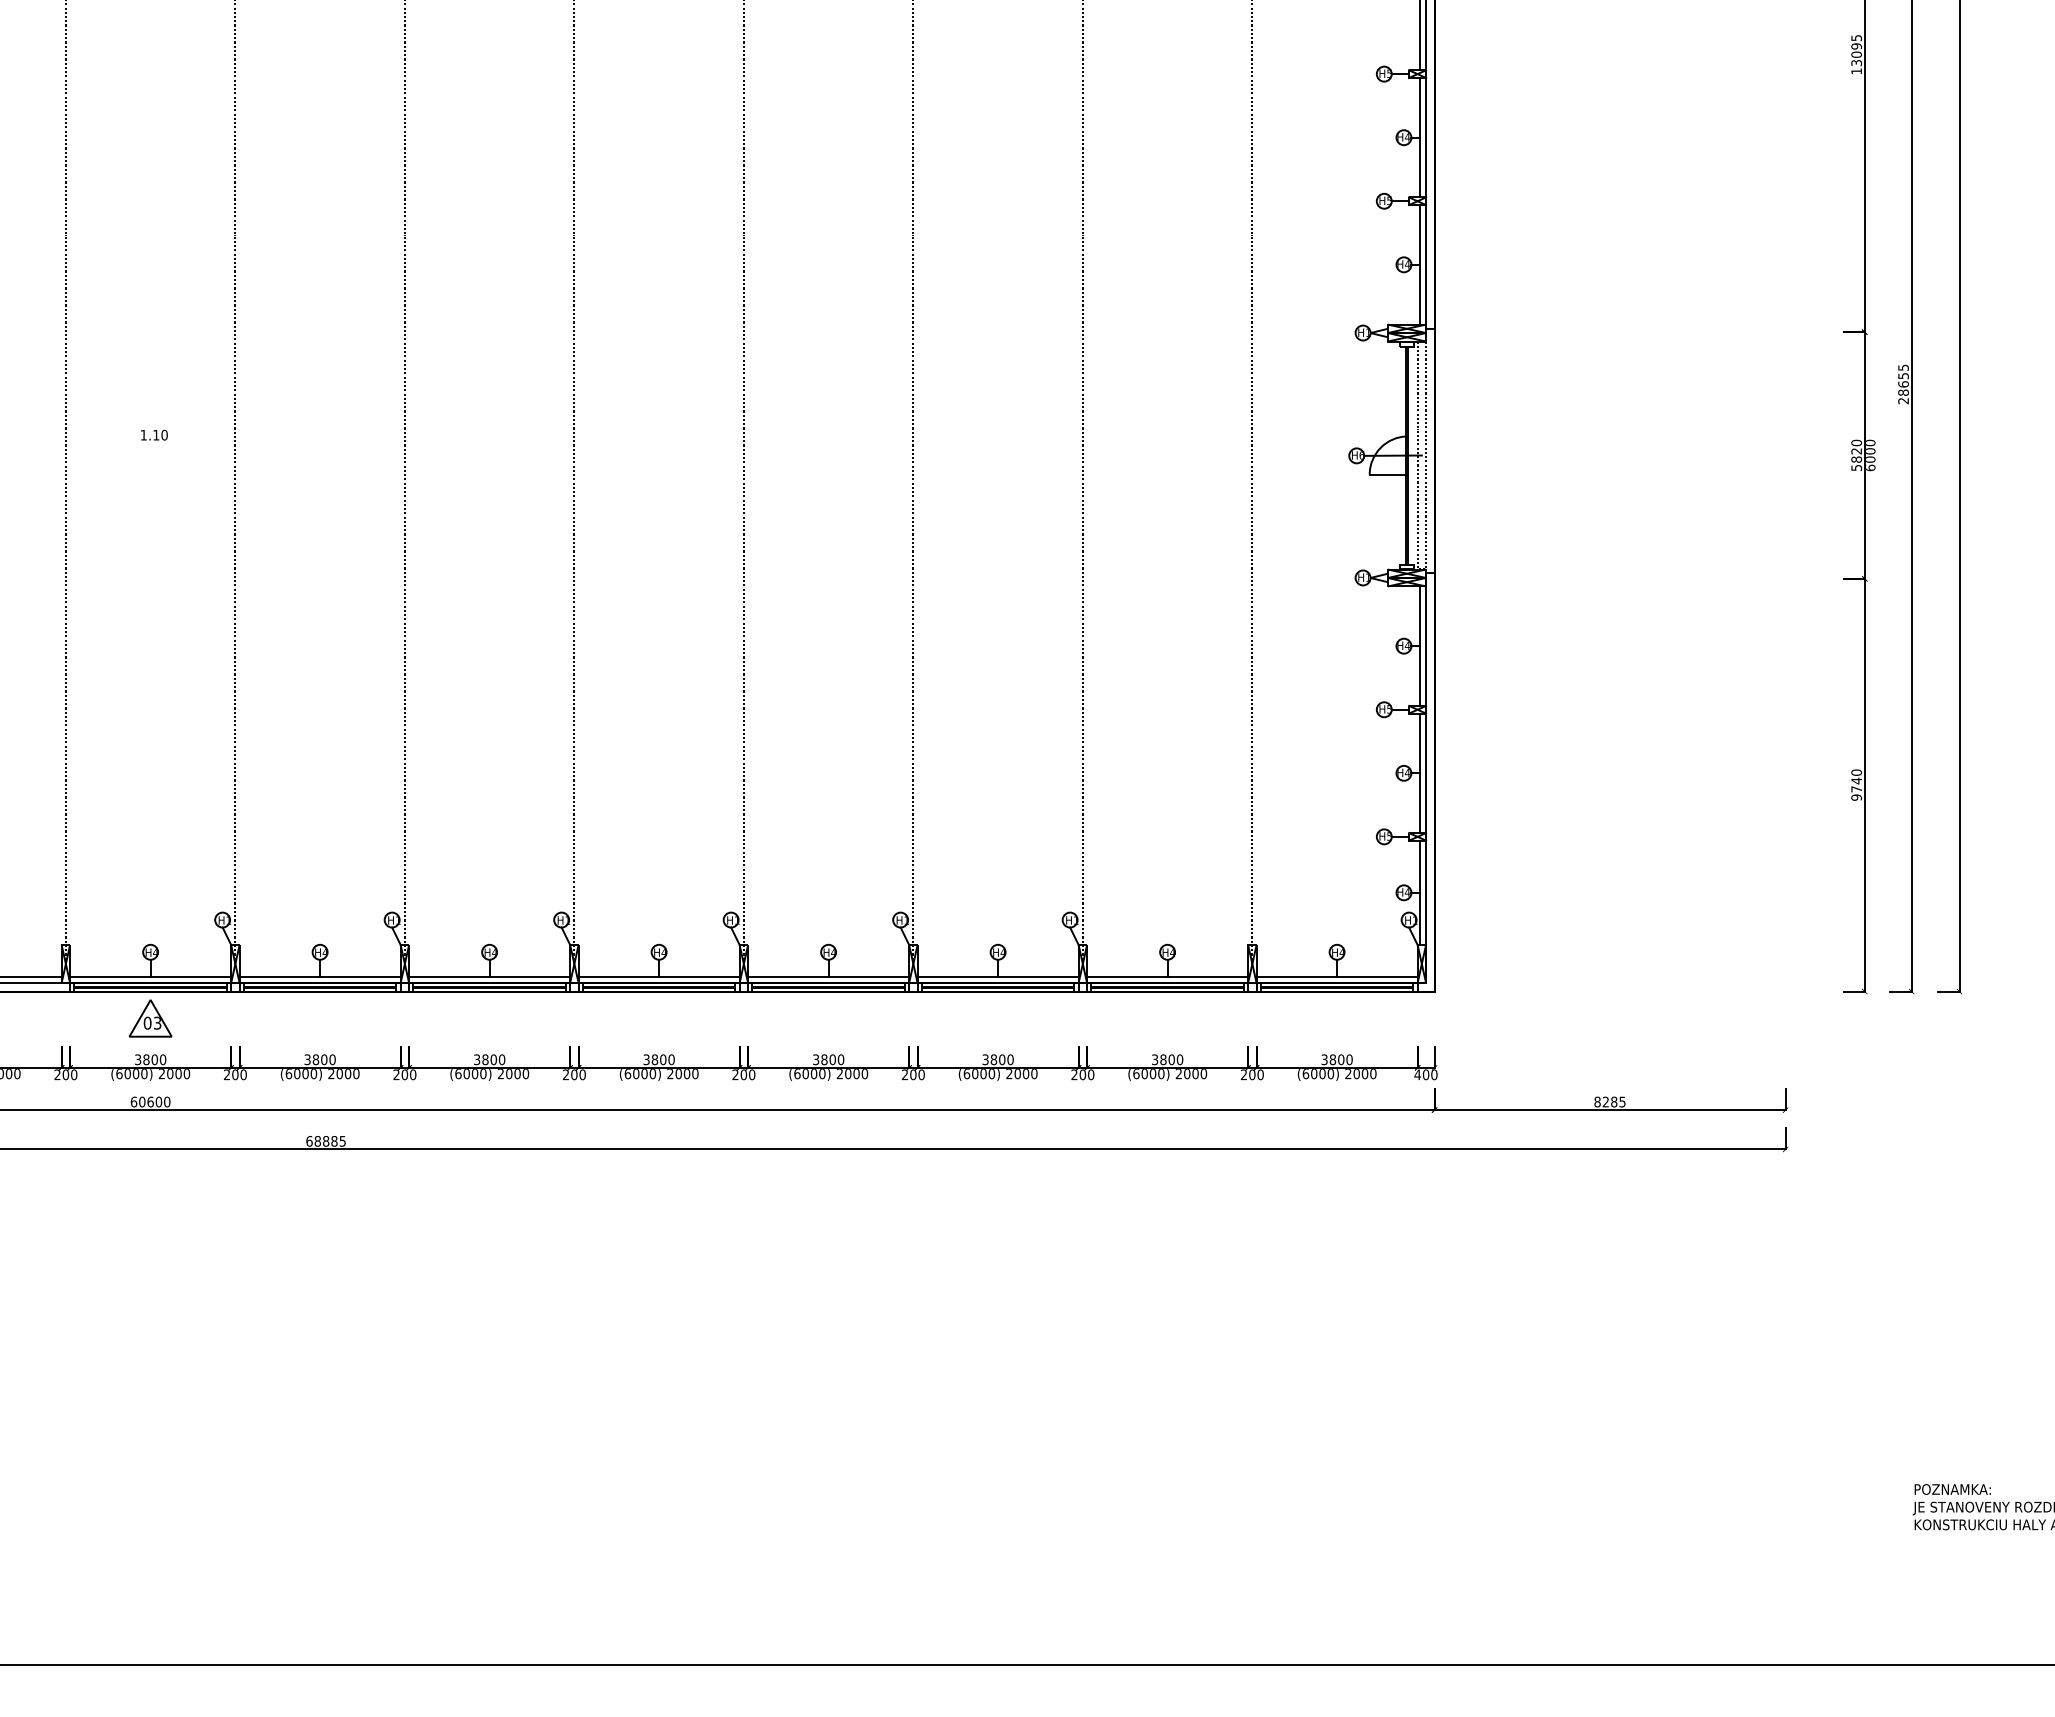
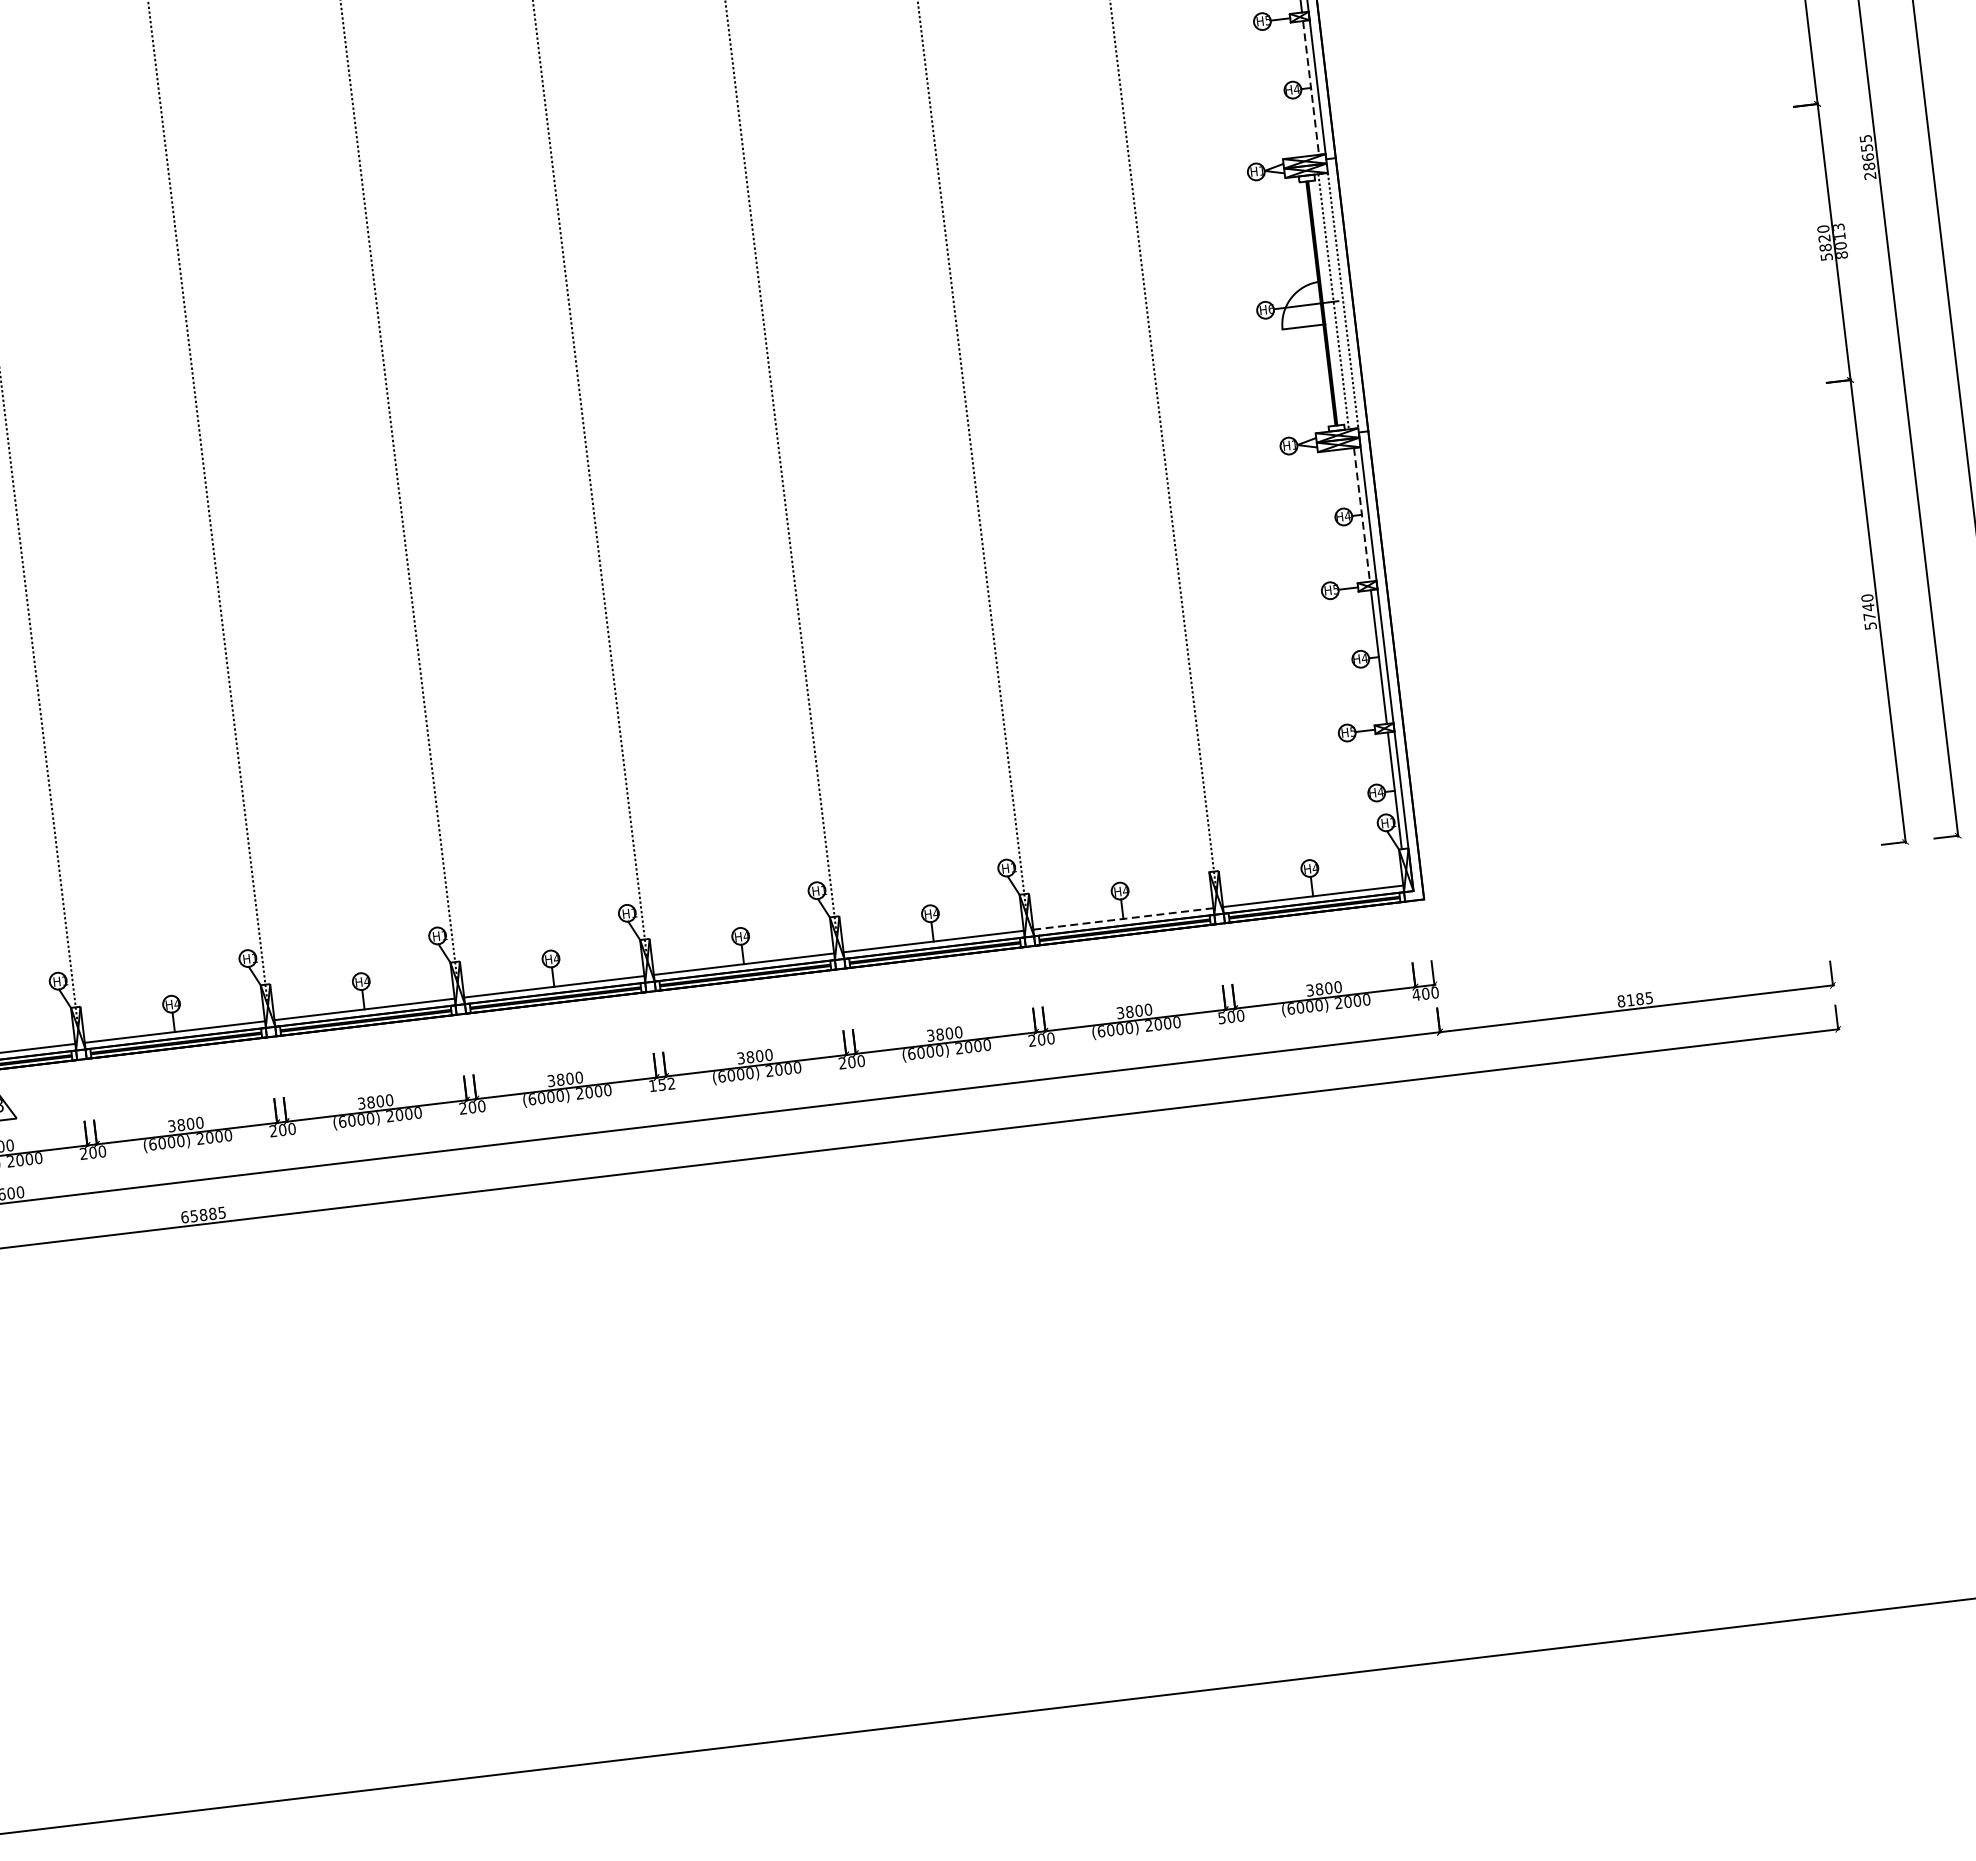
line: (1420, 264) -> (1311, 87), solid -> dashed
text: (1870, 455) -> (1840, 241), 6000 -> 8013
line: (1420, 646) -> (1362, 515), solid -> dashed
text: (1856, 797) -> (1870, 625), 9740 -> 5740
line: (1167, 977) -> (1123, 919), solid -> dashed
text: (743, 1074) -> (661, 1084), 200 -> 152
text: (1243, 1074) -> (1221, 1017), 200 -> 500
text: (1605, 1101) -> (1630, 999), 8285 -> 8185
text: (317, 1141) -> (193, 1216), 68885 -> 65885

